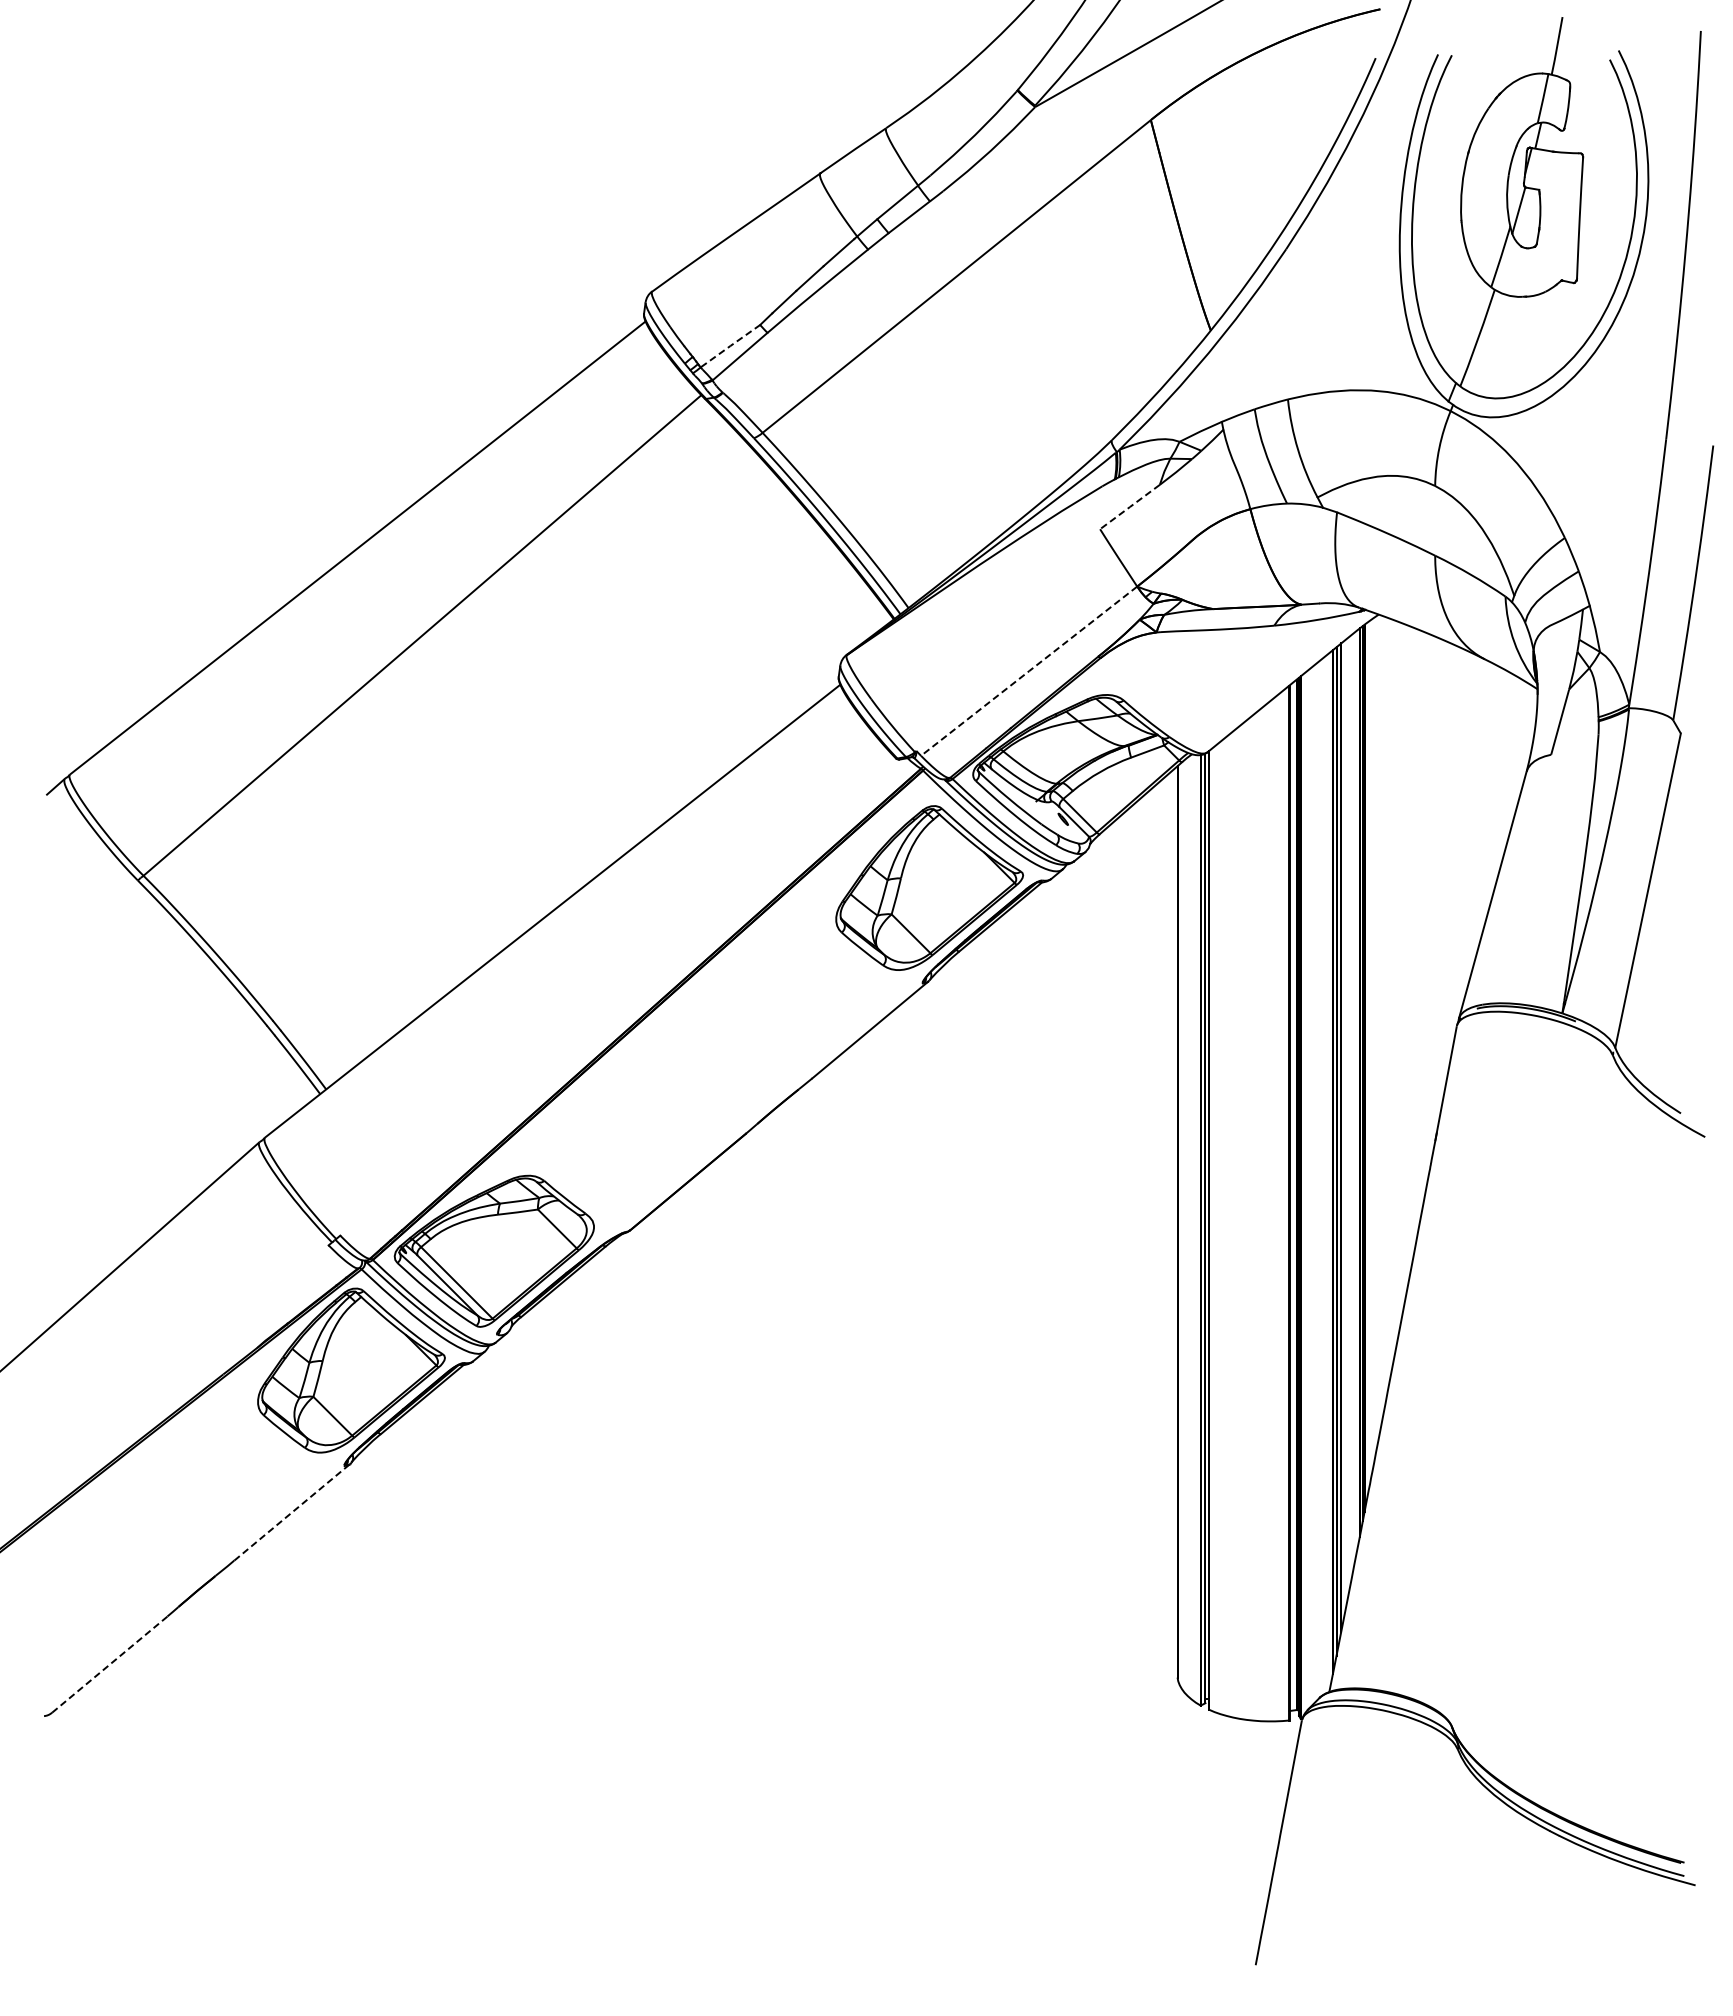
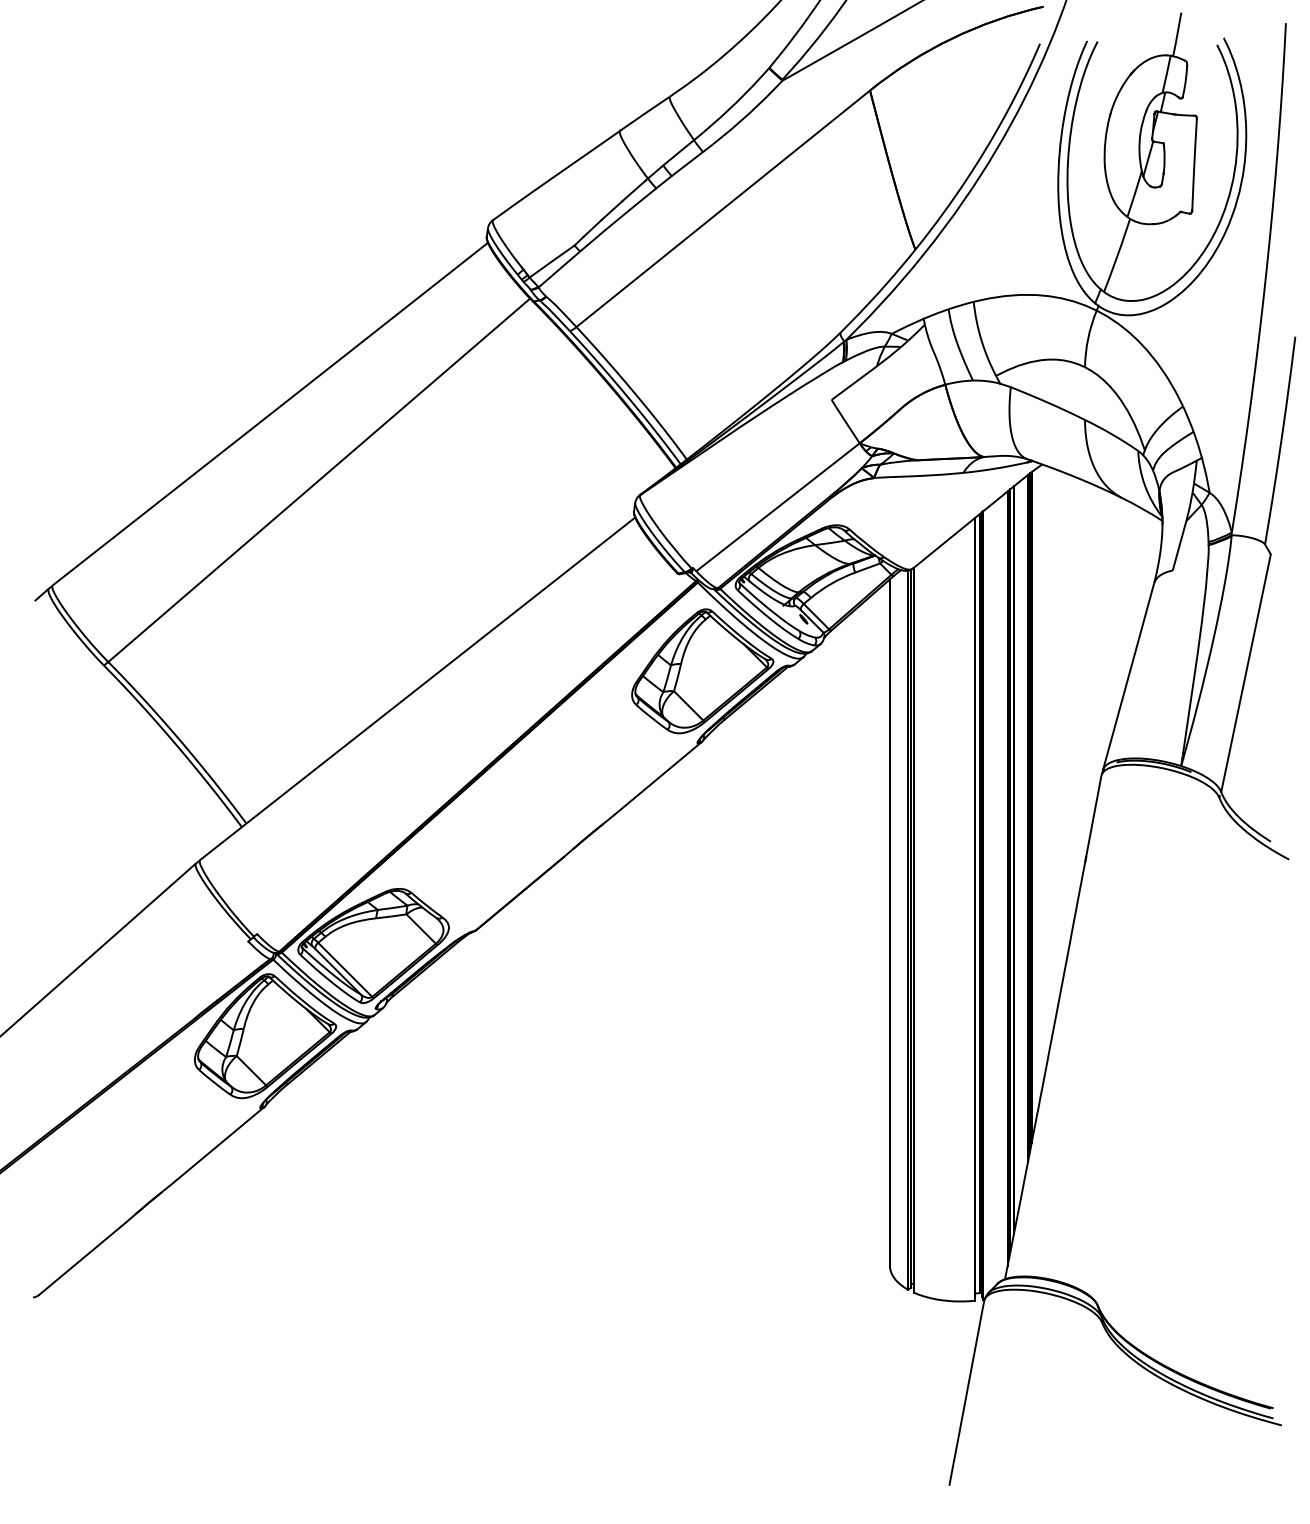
line: (730, 346) -> (552, 261), dashed -> solid
line: (1129, 507) -> (853, 383), dashed -> solid
line: (1029, 671) -> (778, 507), dashed -> solid
line: (292, 1512) -> (220, 1143), dashed -> solid
line: (110, 1664) -> (83, 1258), dashed -> solid

